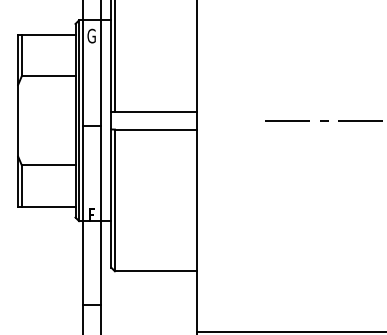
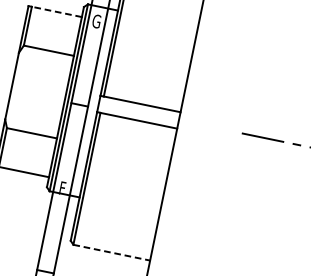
line: (48, 34) -> (56, 11), solid -> dashed
line: (156, 271) -> (112, 252), solid -> dashed

